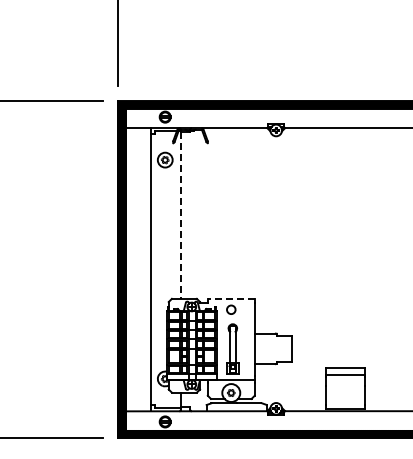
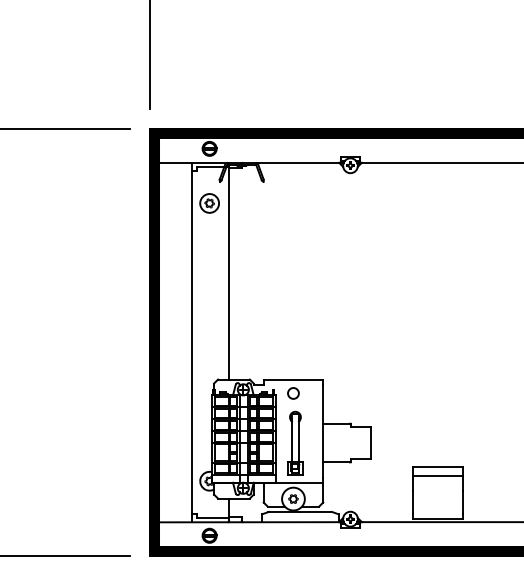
line: (180, 215) -> (228, 273), dashed -> solid
line: (230, 298) -> (292, 379), dashed -> solid

